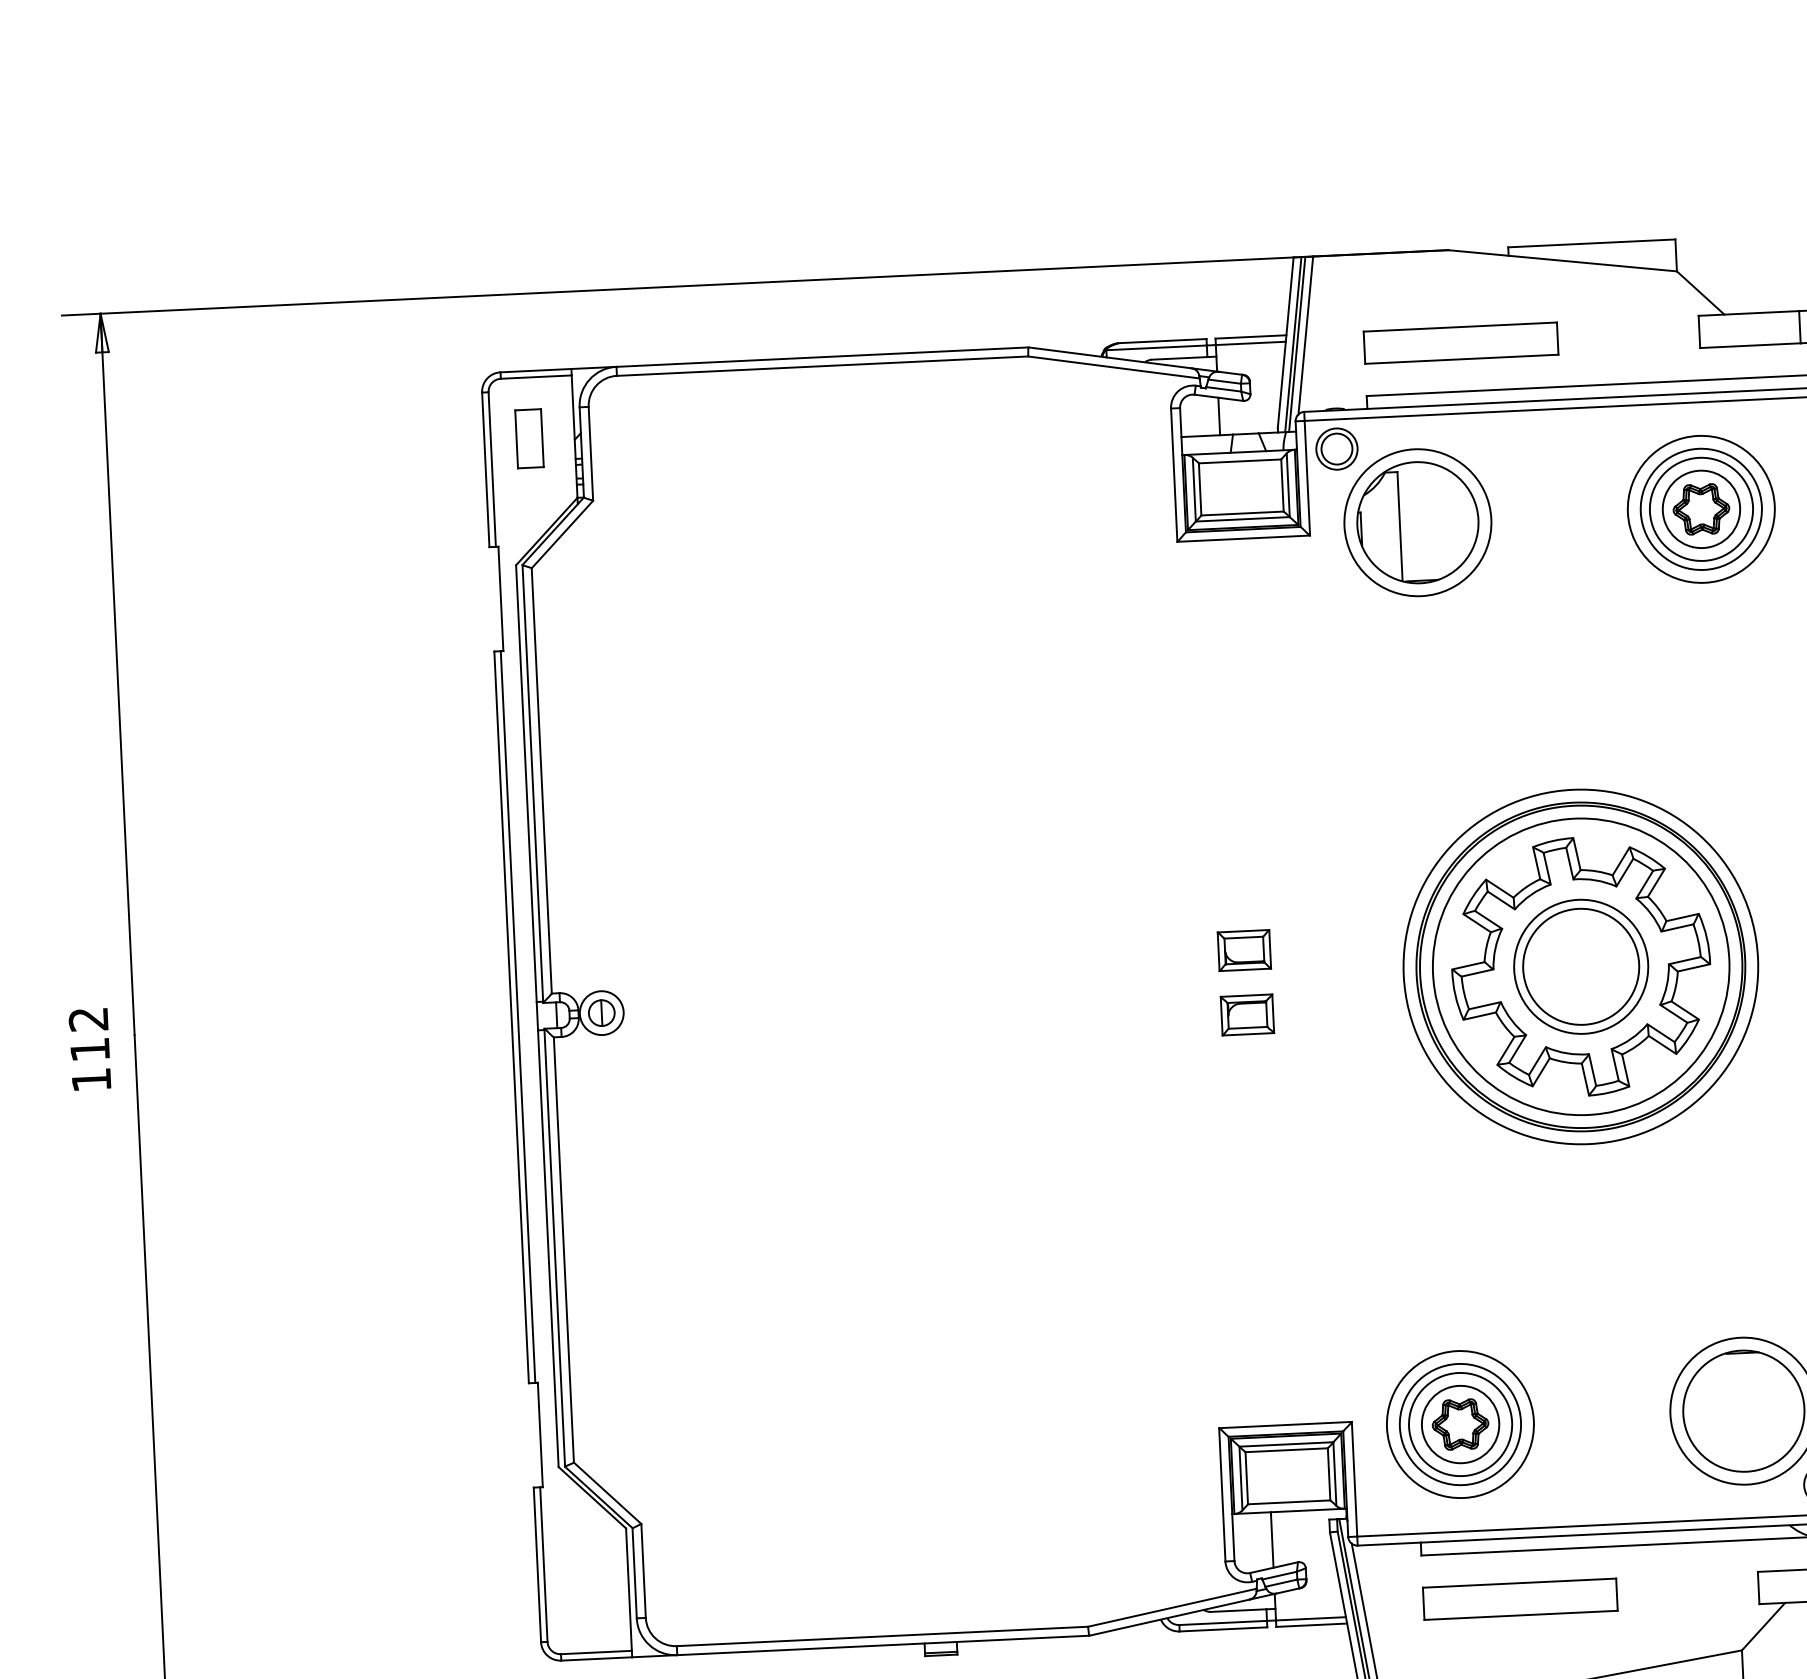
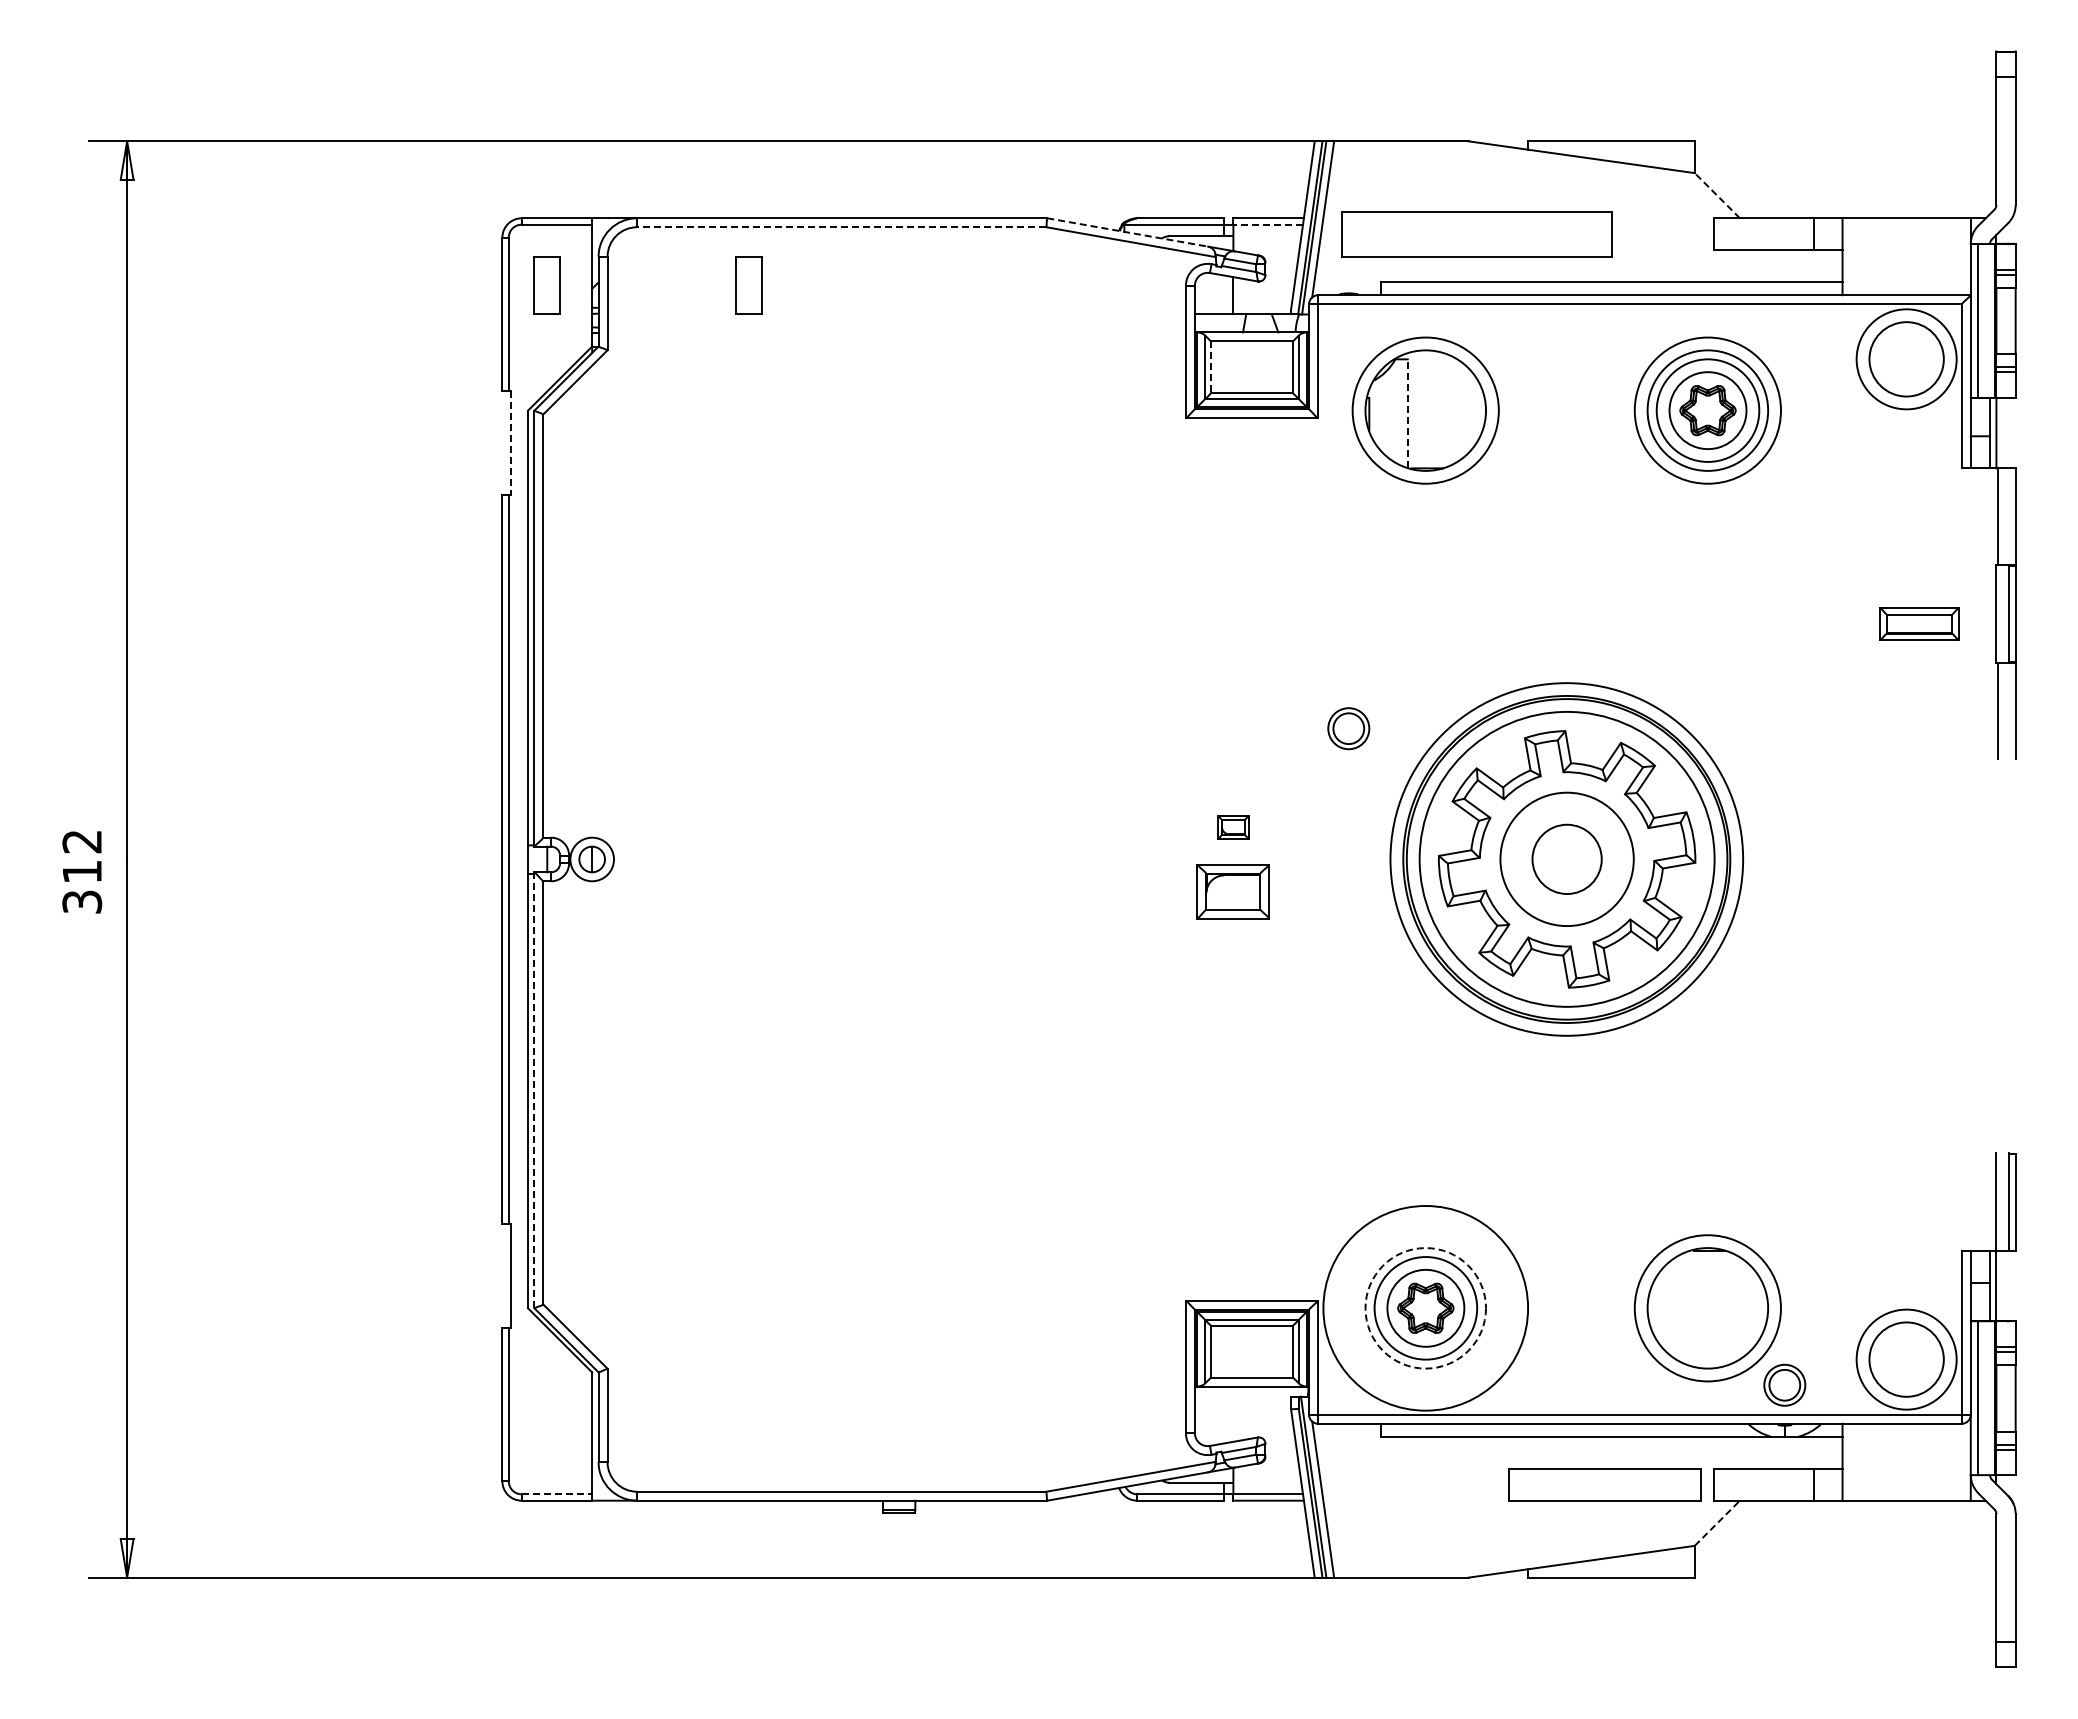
line: (1700, 292) -> (1717, 195), solid -> dashed
part: (1460, 342) -> (1476, 233), size x1.4
line: (1251, 343) -> (1268, 224), solid -> dashed
line: (1109, 357) -> (1127, 232), solid -> dashed
line: (822, 366) -> (841, 227), solid -> dashed
part: (731, 429) -> (748, 285), added
part: (1336, 448) -> (1348, 728), moved
line: (1200, 489) -> (1211, 367), solid -> dashed
line: (1399, 526) -> (1407, 413), solid -> dashed
line: (501, 599) -> (511, 443), solid -> dashed
part: (1244, 950) -> (1233, 827), size x0.6
circle: (1580, 966) -> (1566, 859), size x0.6
part: (1247, 1014) -> (1233, 891), size x1.4
text: (91, 1079) -> (82, 901), 112 -> 312
line: (554, 1246) -> (534, 1089), solid -> dashed
circle: (1460, 1424) -> (1425, 1308), size x1.4
circle: (1460, 1424) -> (1425, 1308), solid -> dashed
line: (1272, 1539) -> (1233, 1413), removed
part: (1519, 1599) -> (1604, 1484), moved
line: (1763, 1626) -> (1717, 1523), solid -> dashed
line: (597, 1652) -> (557, 1494), solid -> dashed

